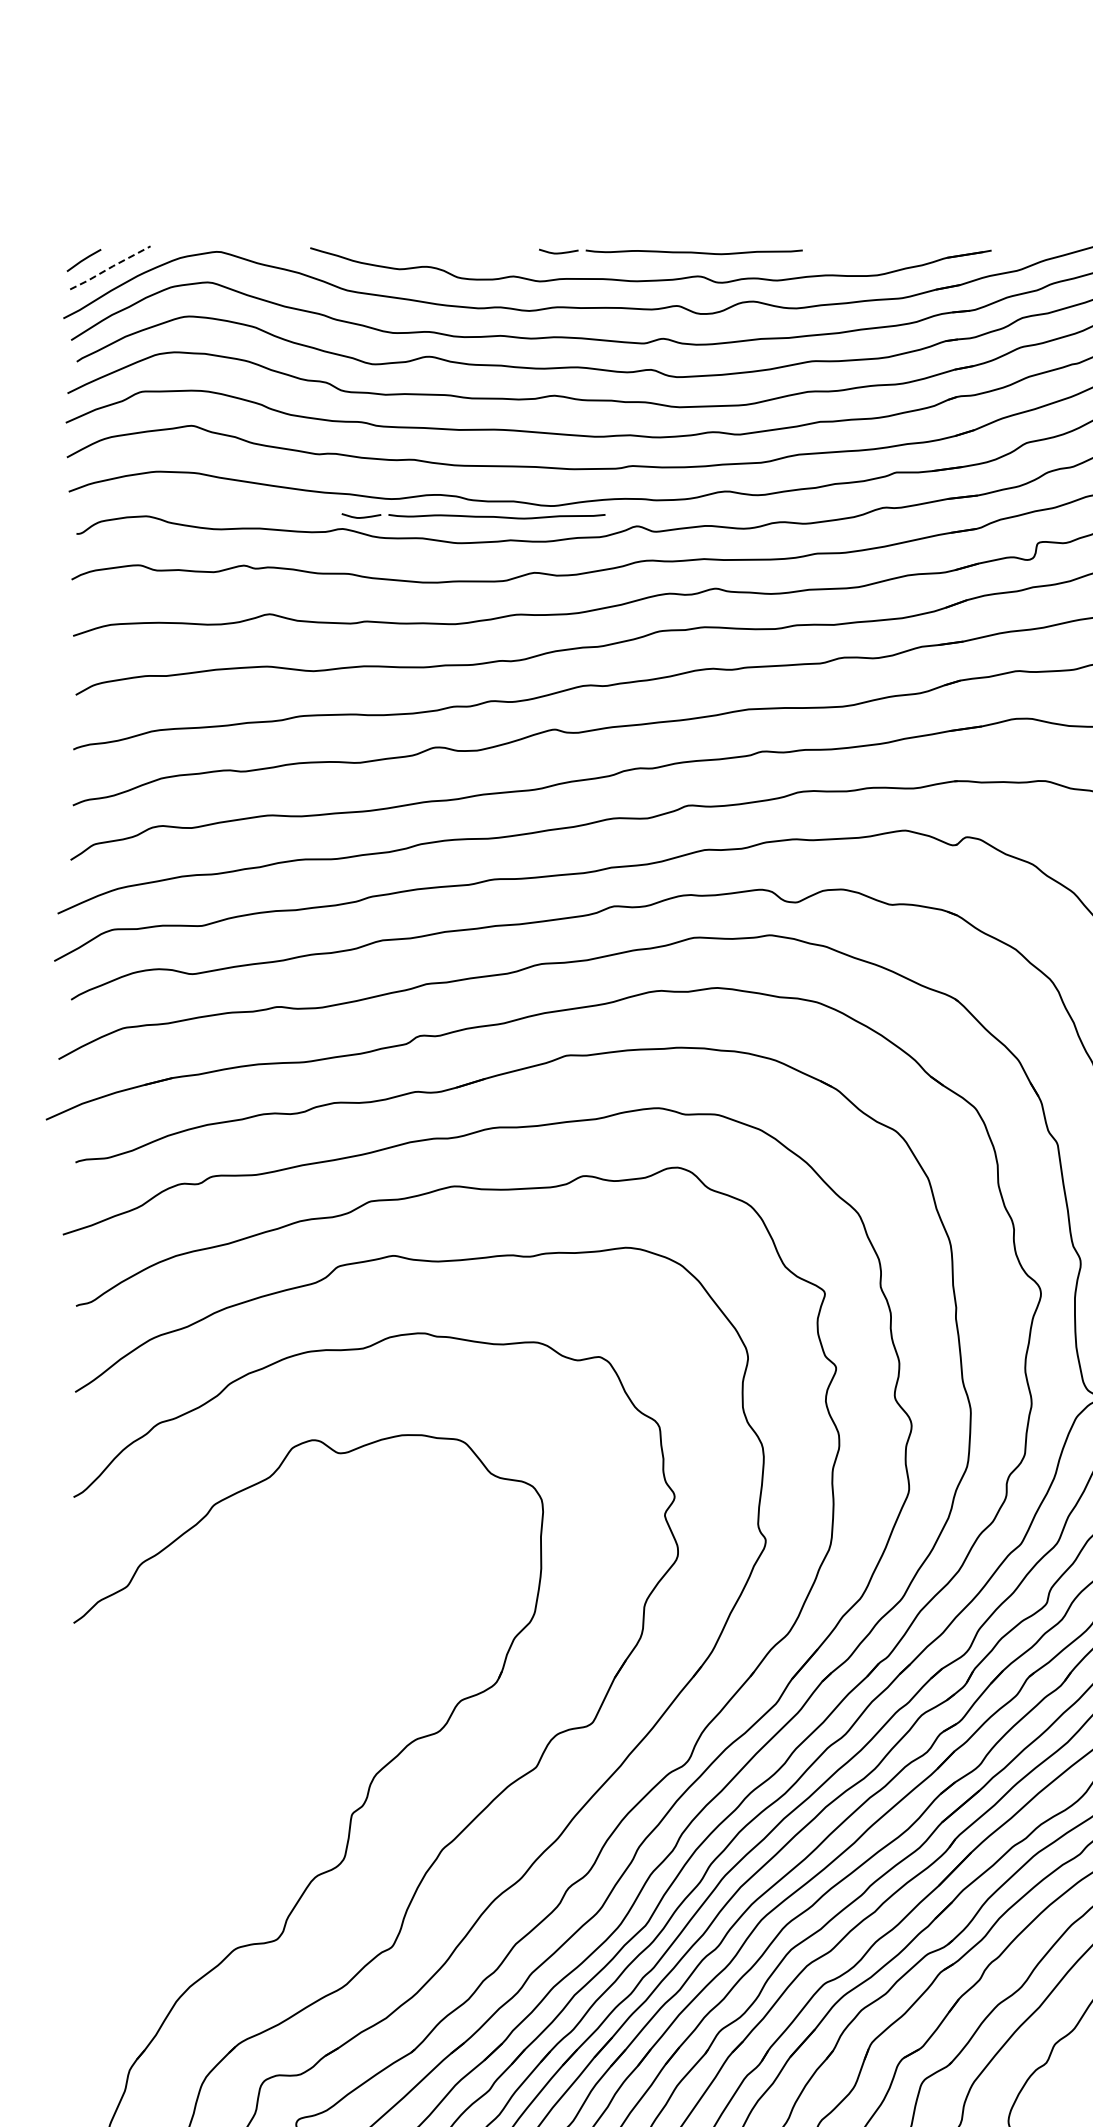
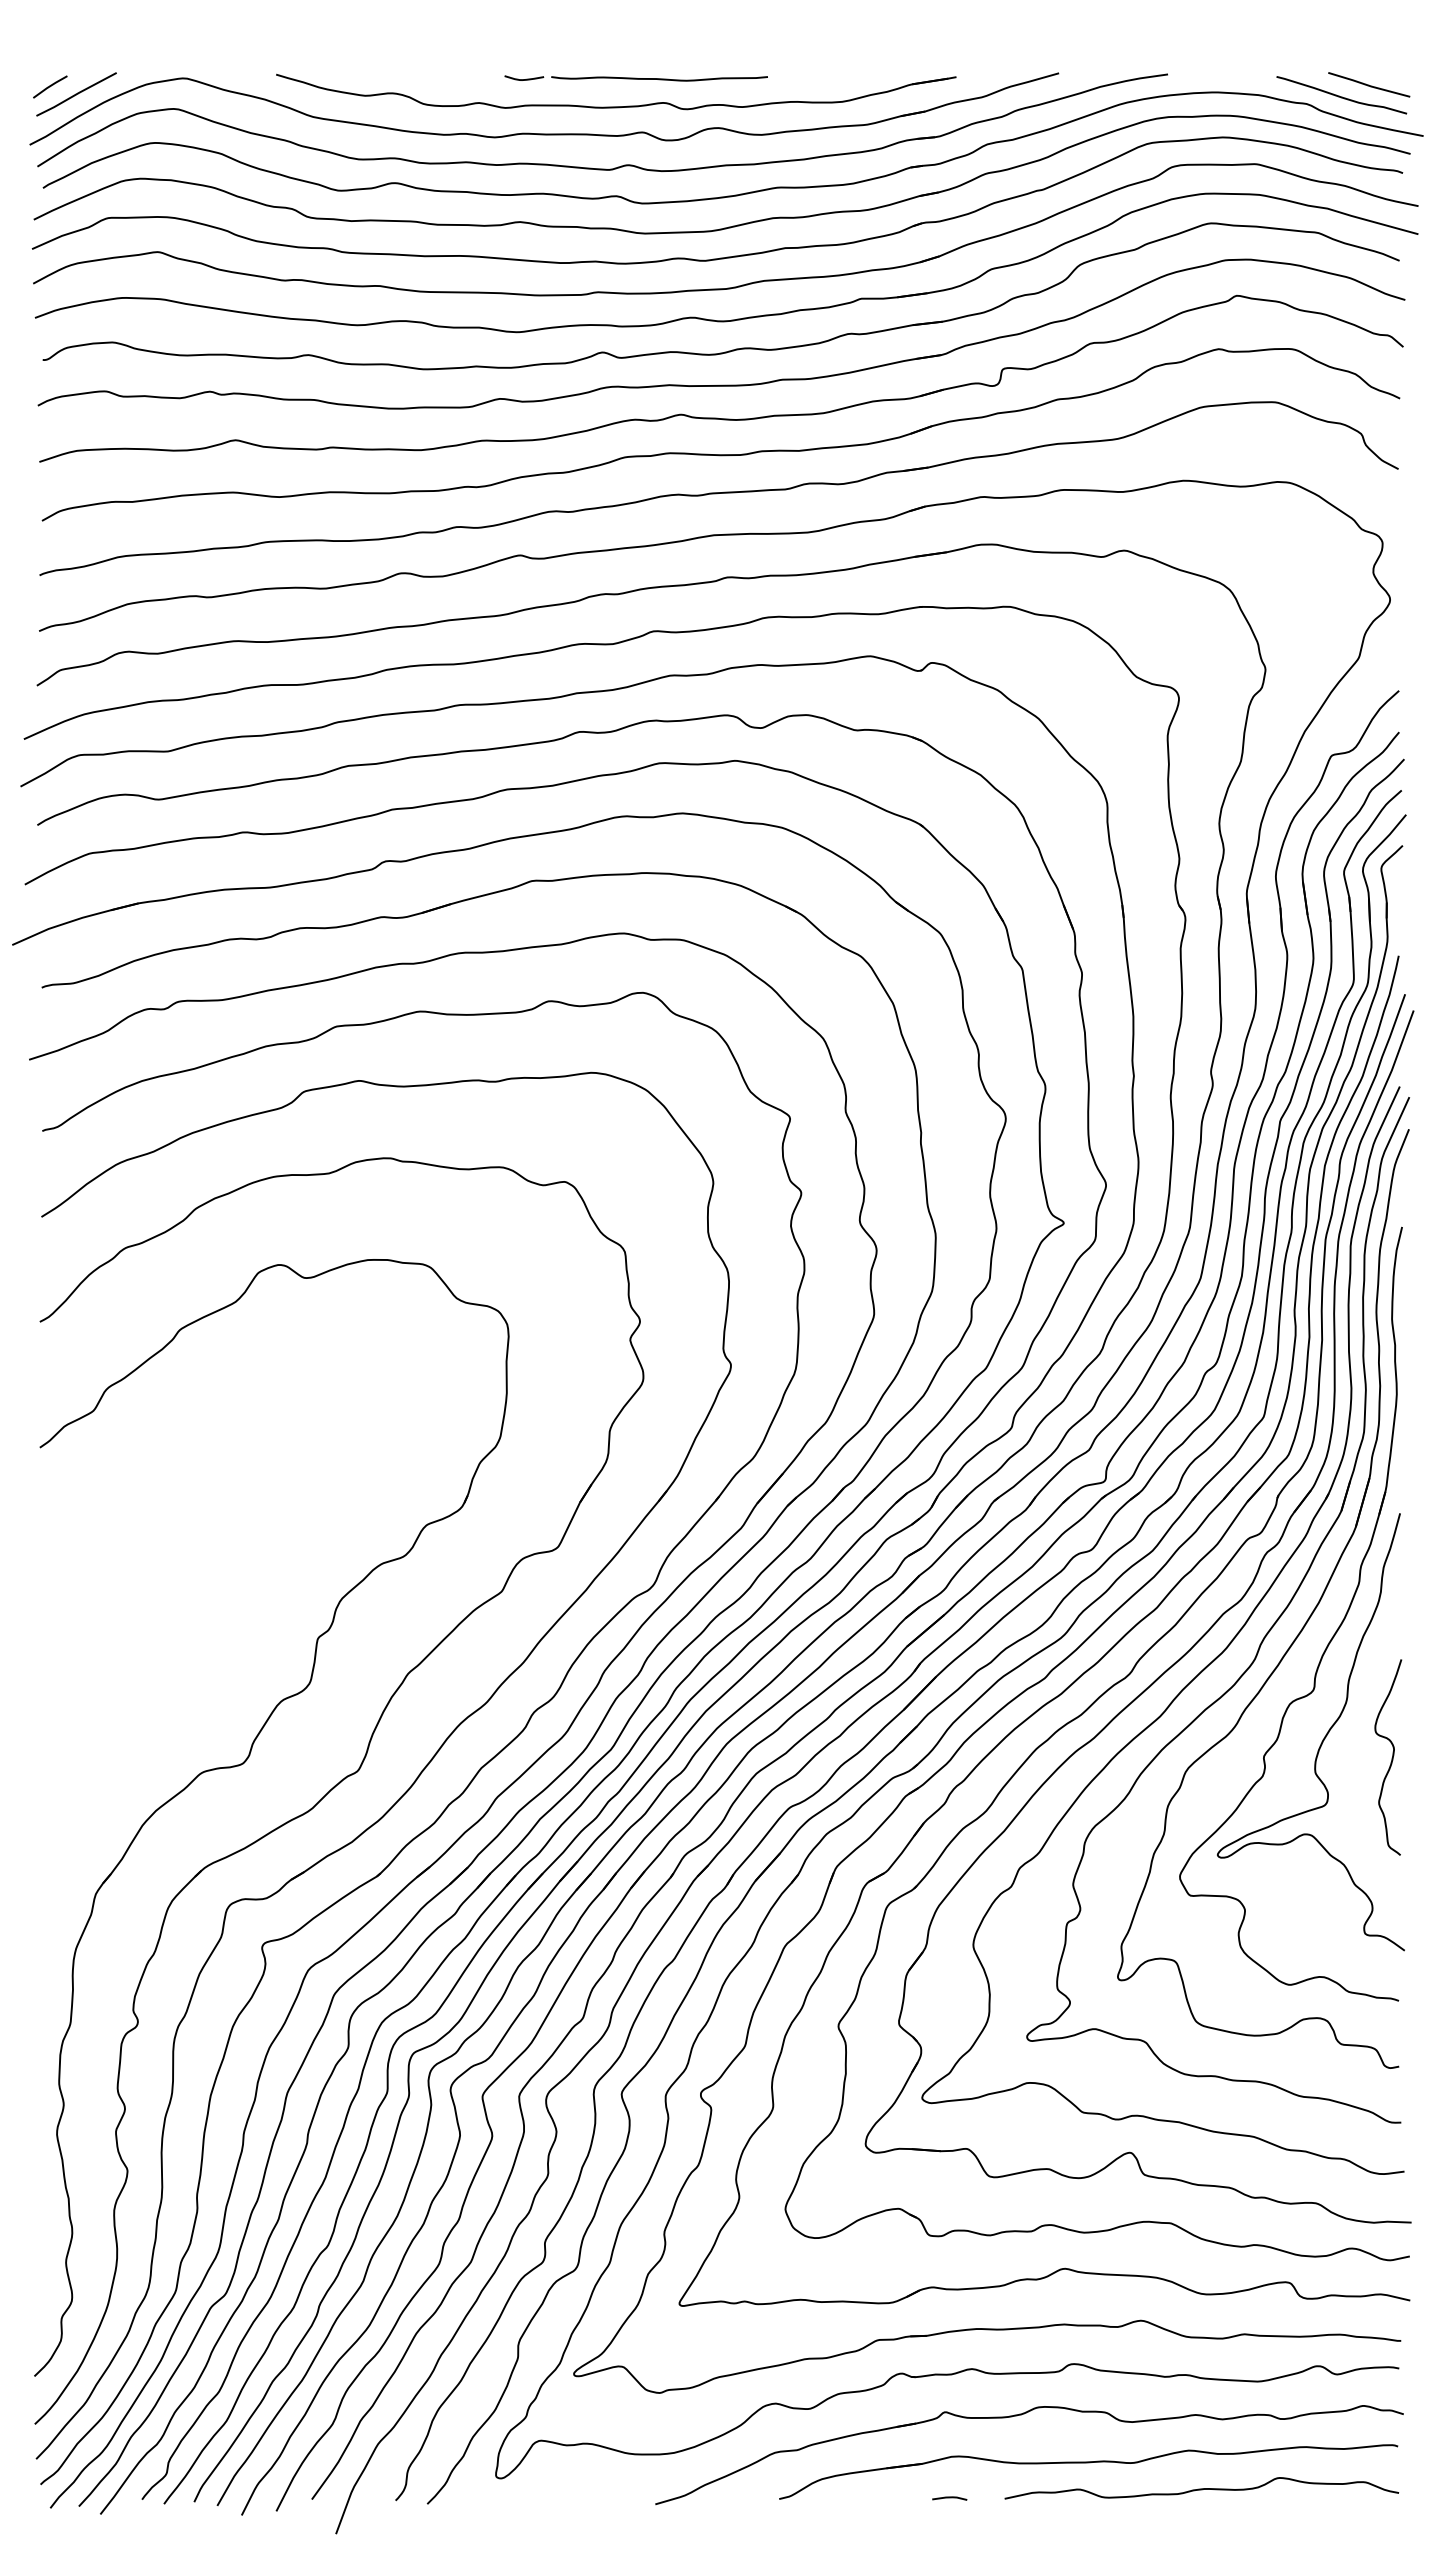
line: (110, 267) -> (76, 94), dashed -> solid
part: (472, 516) -> (438, 342), removed

